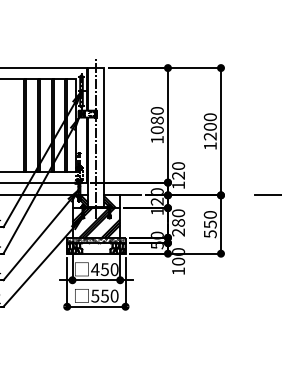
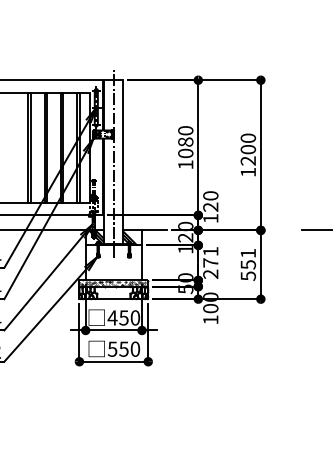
text: (209, 214) -> (247, 252), 550 -> 551
text: (178, 217) -> (210, 256), 280 -> 271
hatch: (96, 222) -> (114, 262), removed

